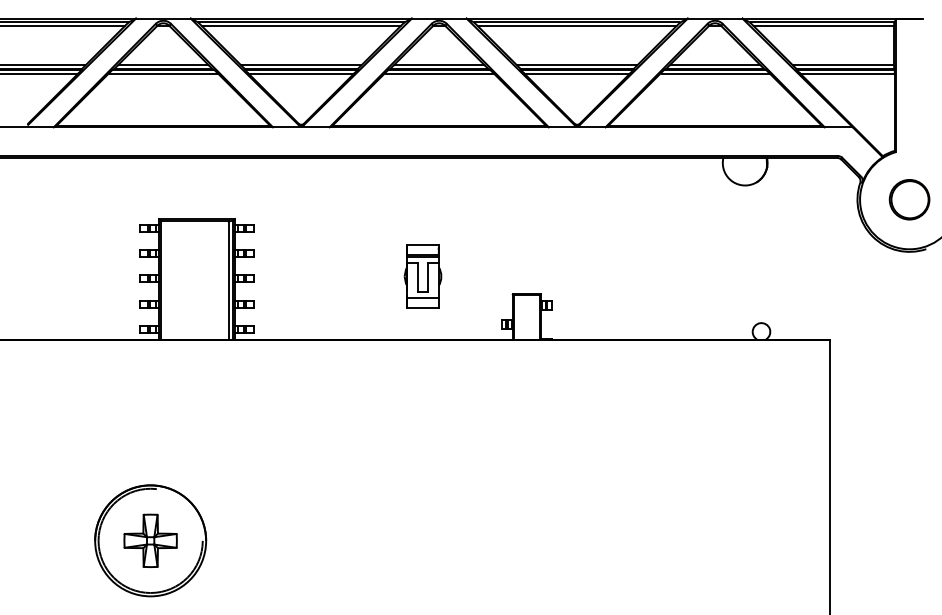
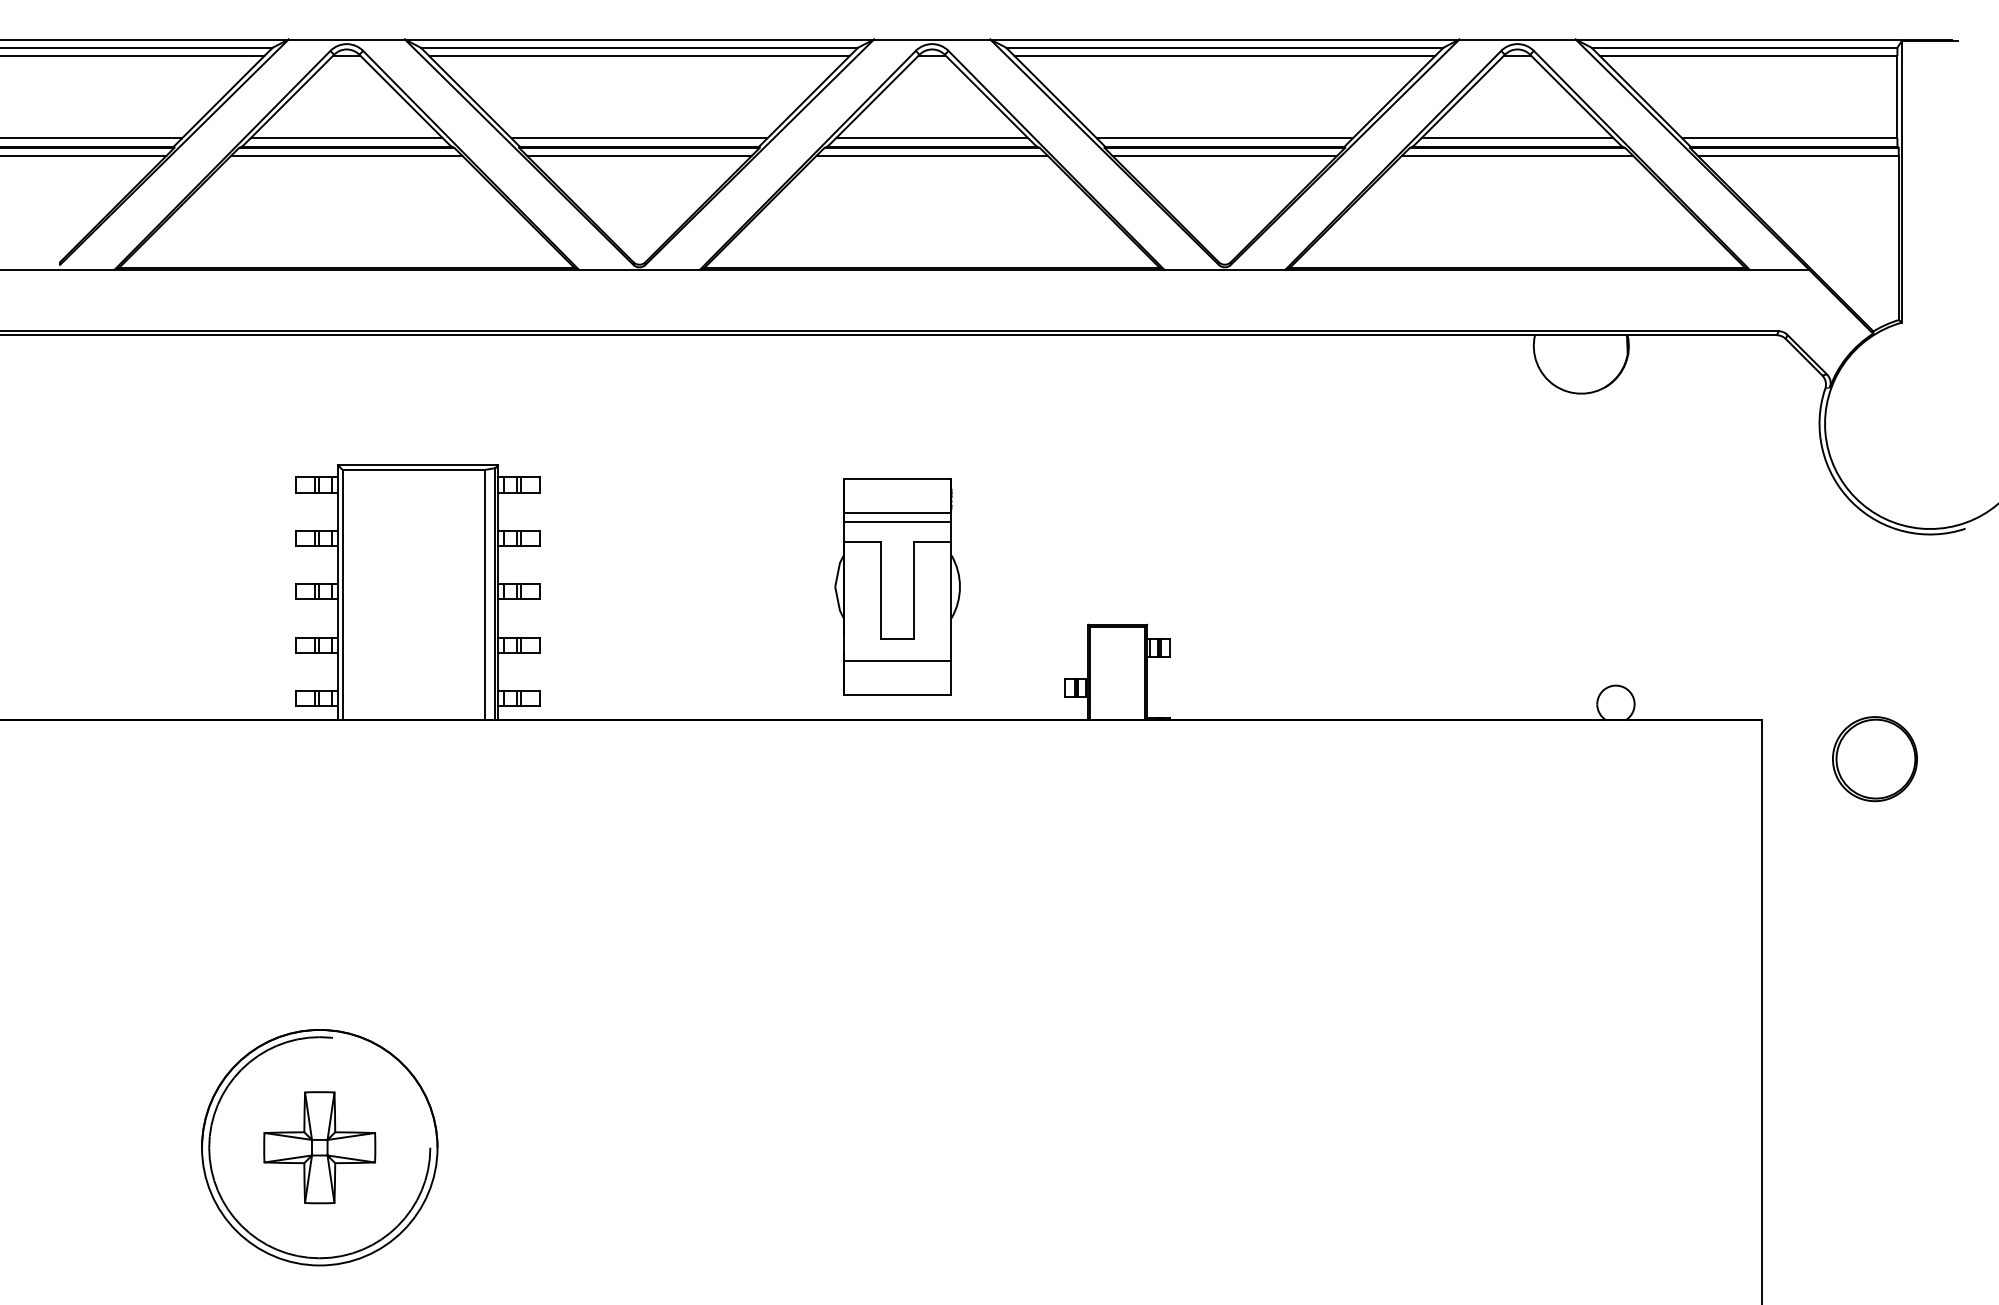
part: (909, 199) -> (1874, 758), moved
part: (422, 276) -> (896, 586), size x1.6

